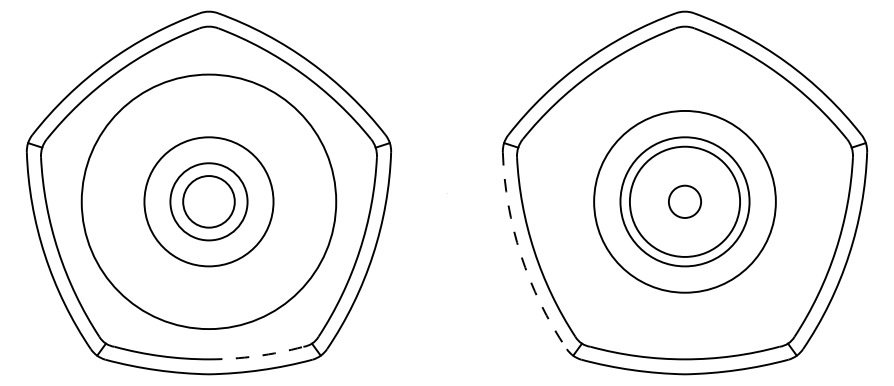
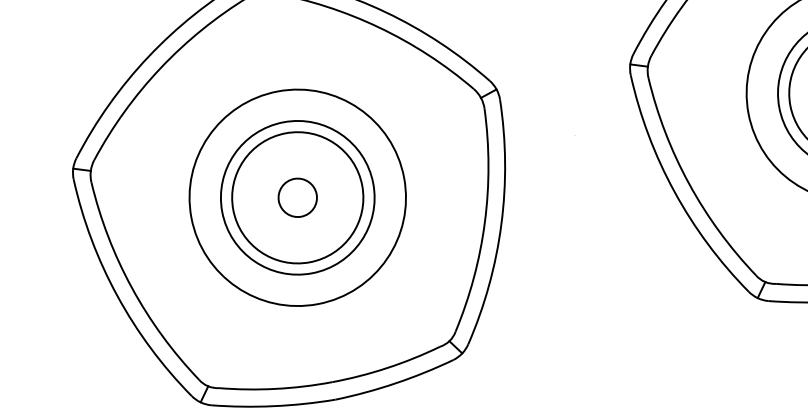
circle: (208, 201) -> (297, 197), size x0.62
circle: (208, 201) -> (297, 197), size x0.71
circle: (208, 201) -> (297, 197), size x1.43
arc: (520, 255) -> (674, 192), dashed -> solid
arc: (256, 356) -> (387, 368), dashed -> solid

